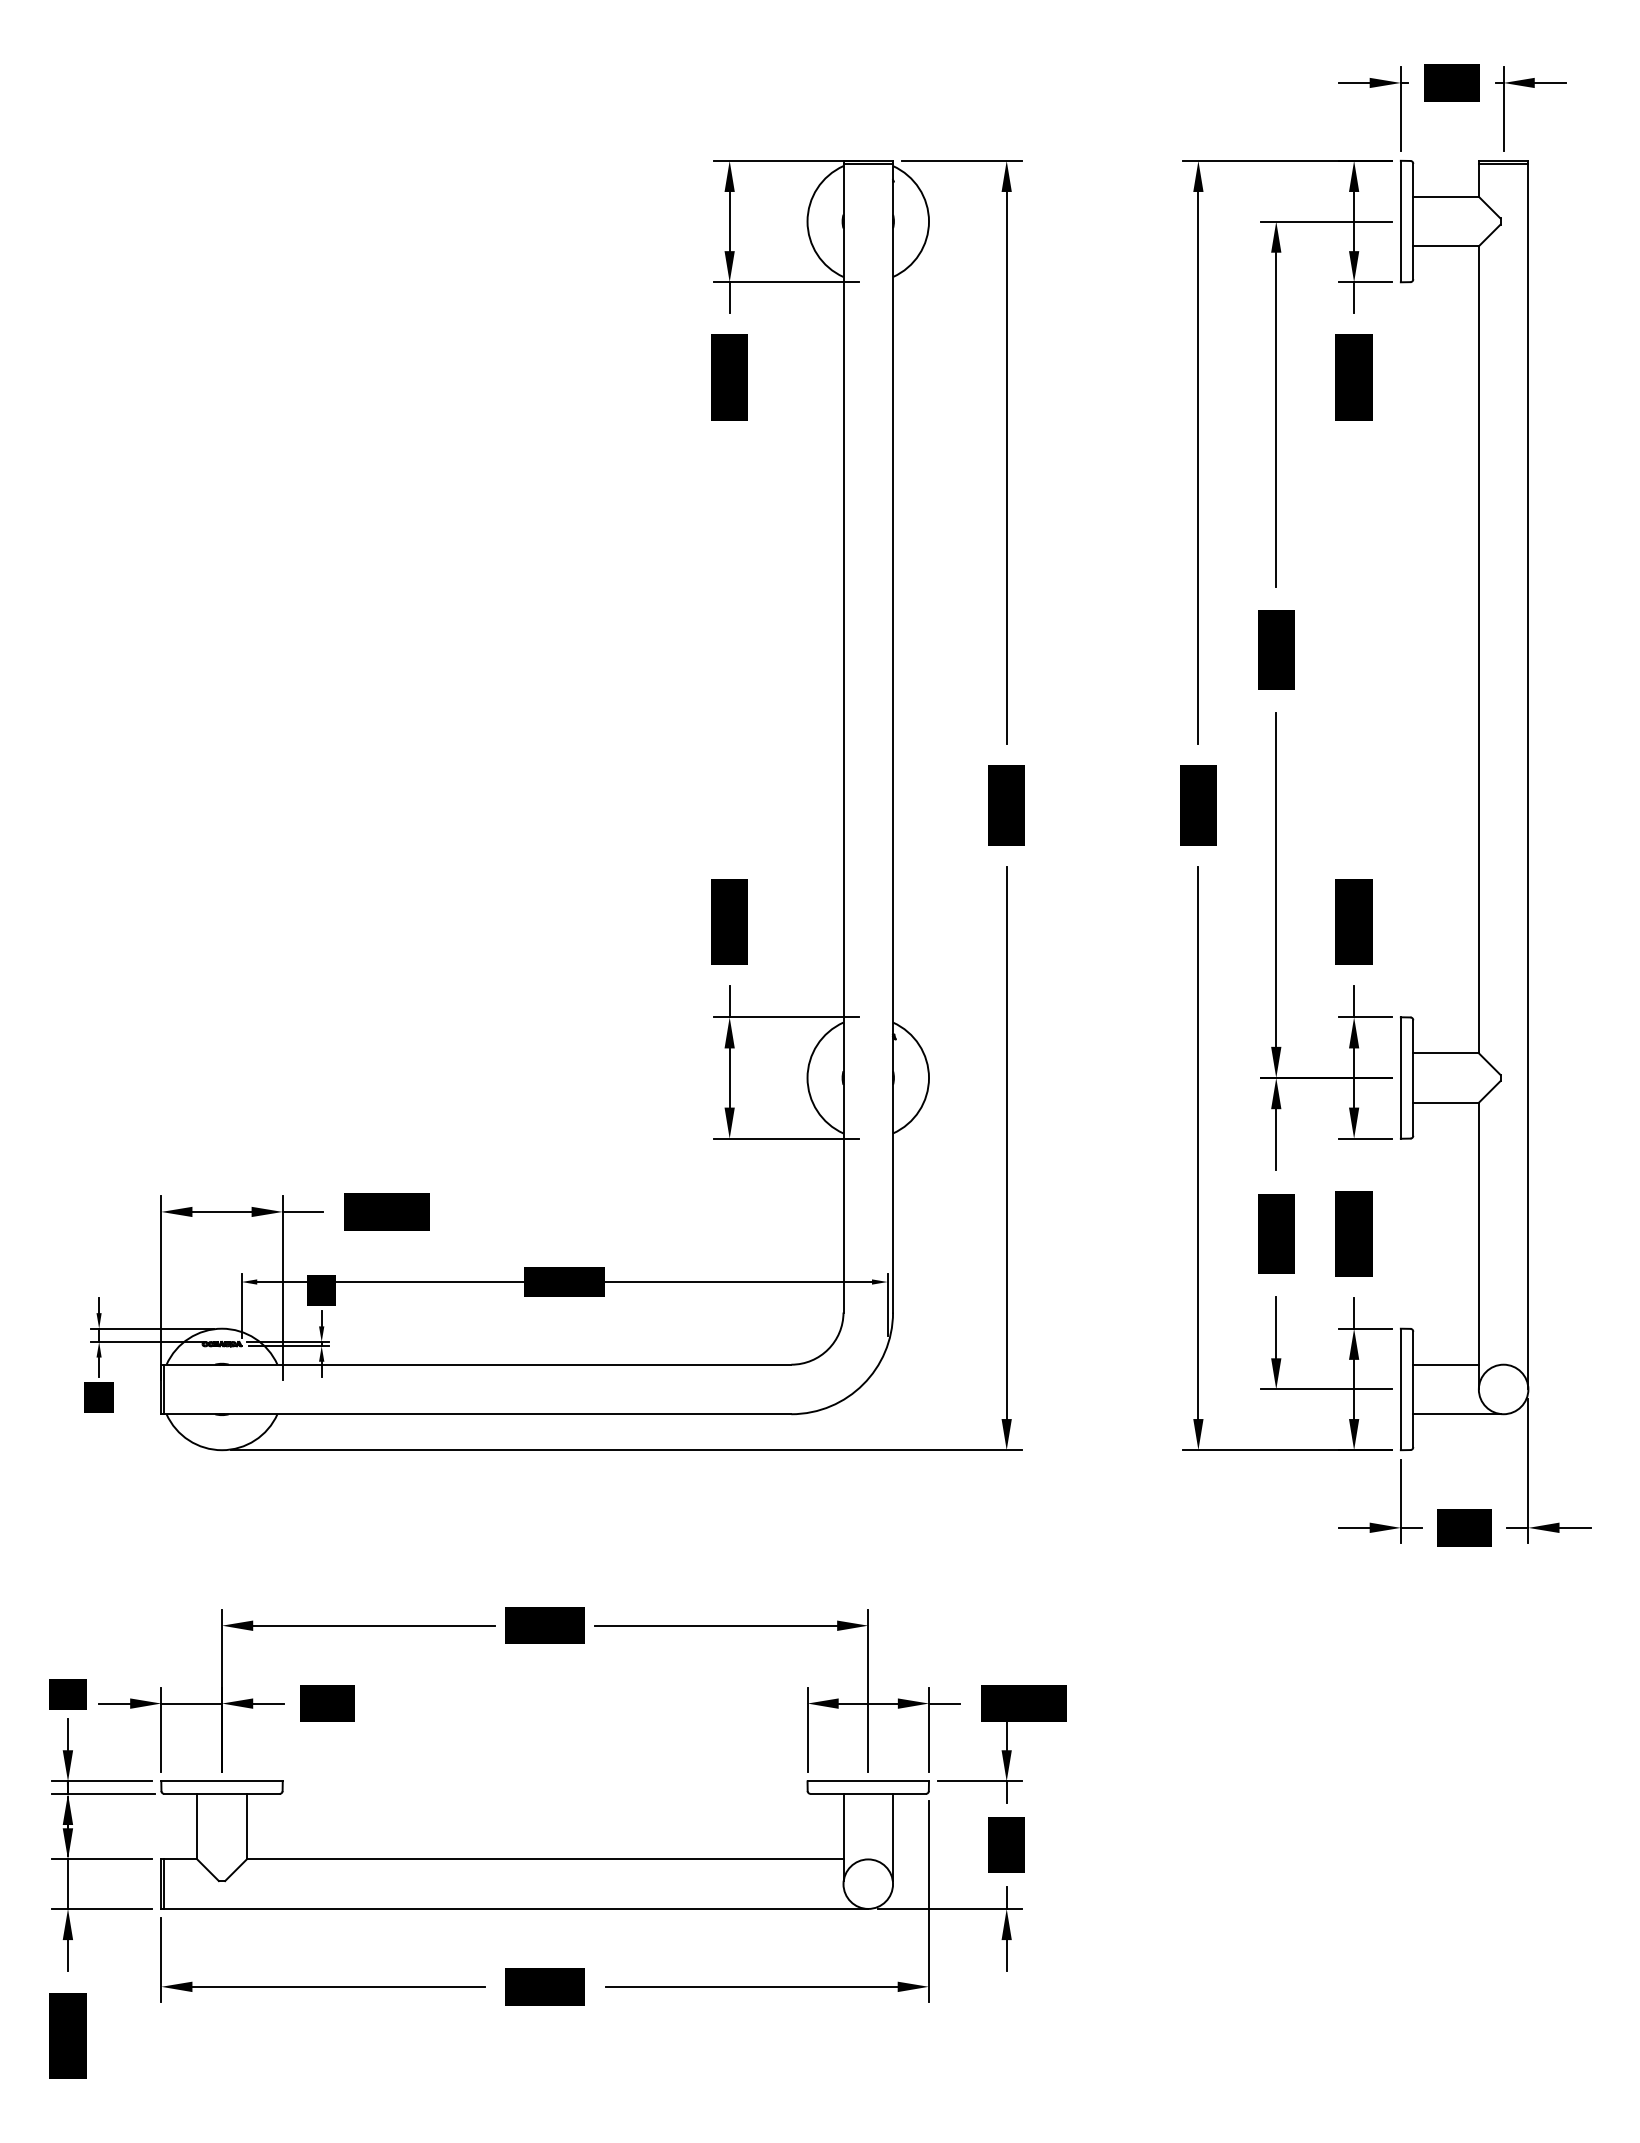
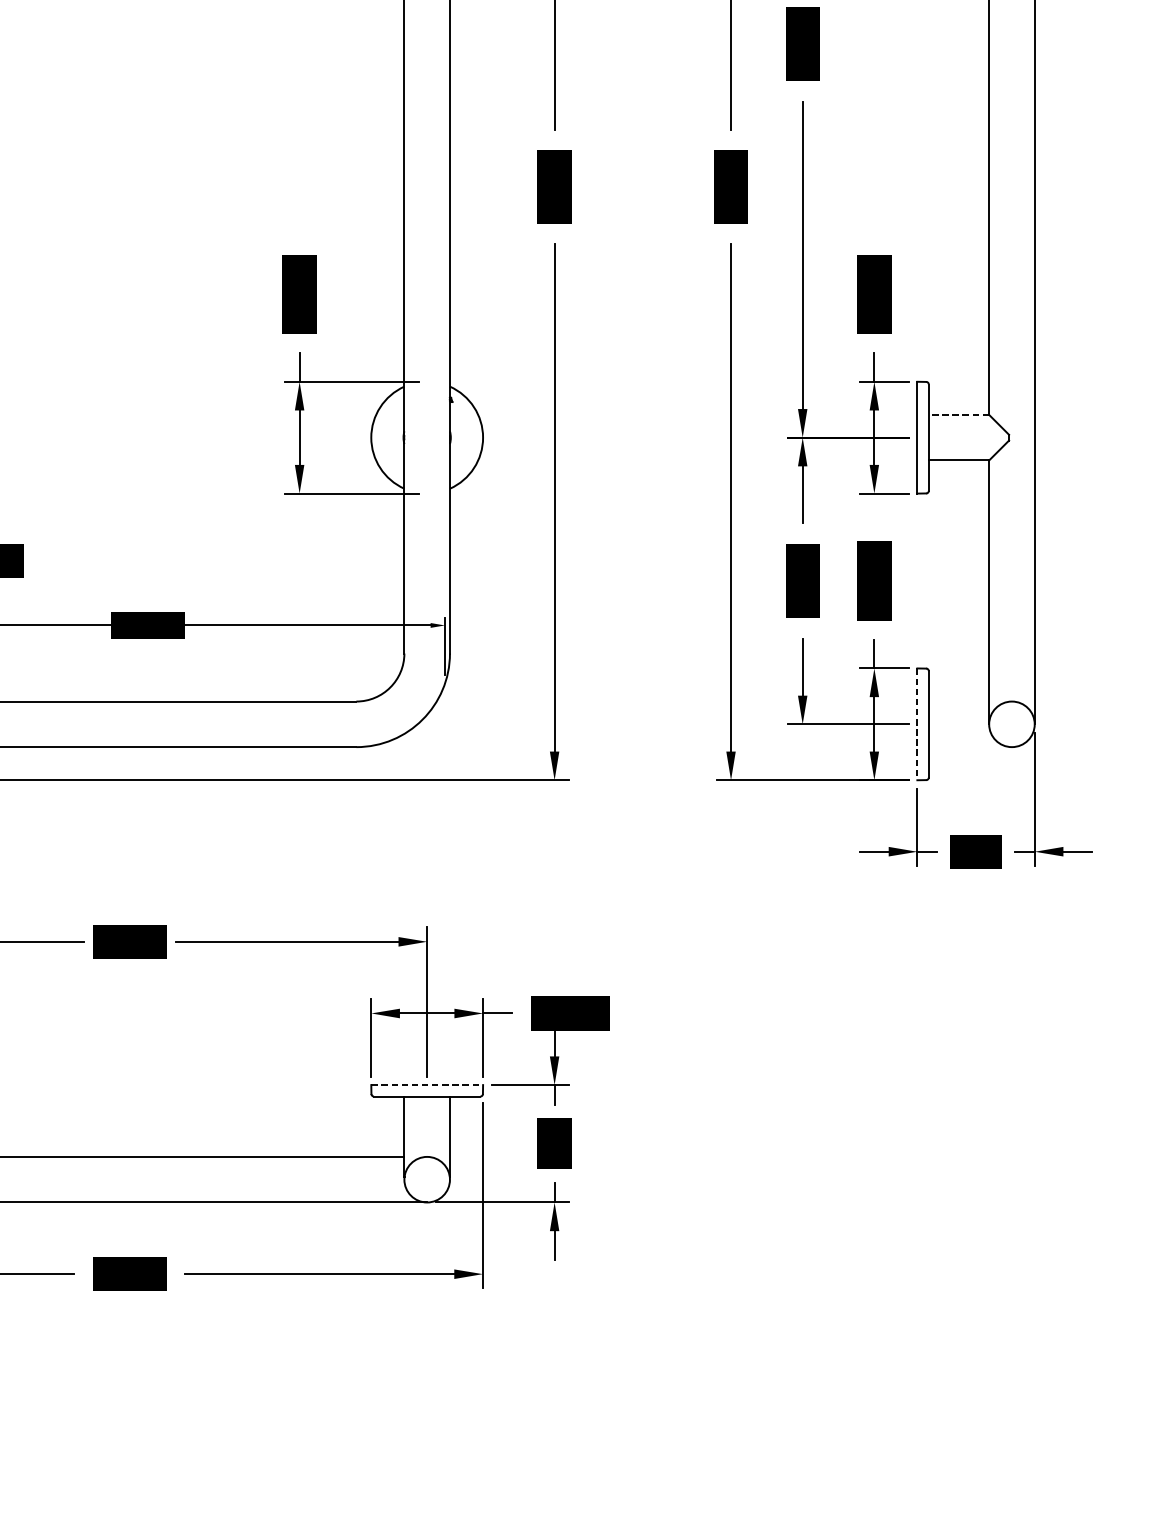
line: (1446, 1053) -> (959, 415), solid -> dashed
line: (1445, 1364) -> (958, 701), removed
line: (1400, 1389) -> (917, 724), solid -> dashed
line: (1456, 1414) -> (968, 747), removed
line: (868, 1781) -> (427, 1085), solid -> dashed

